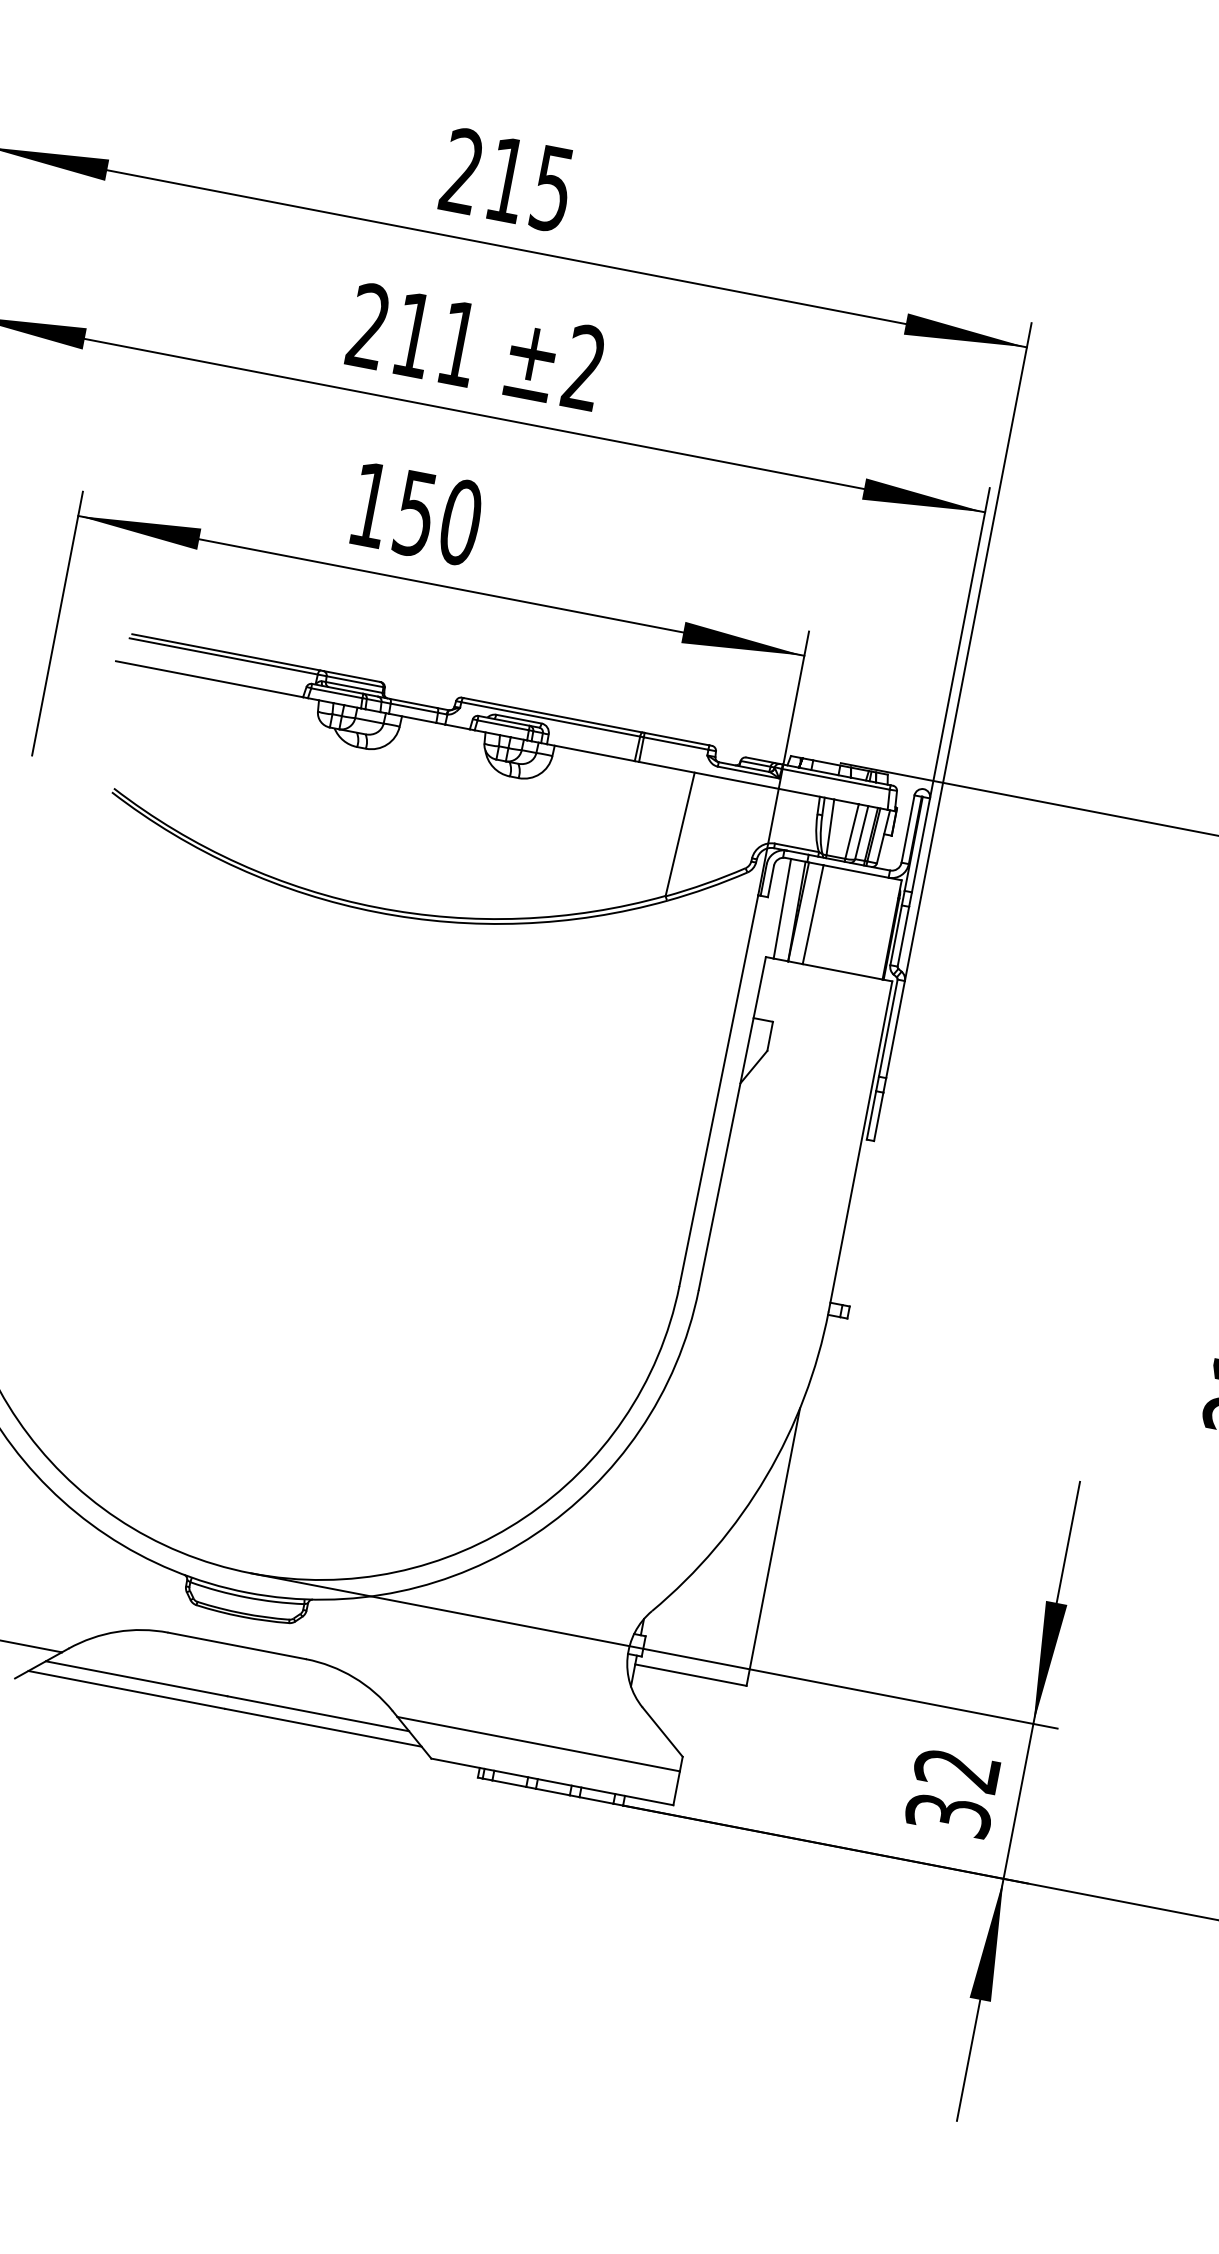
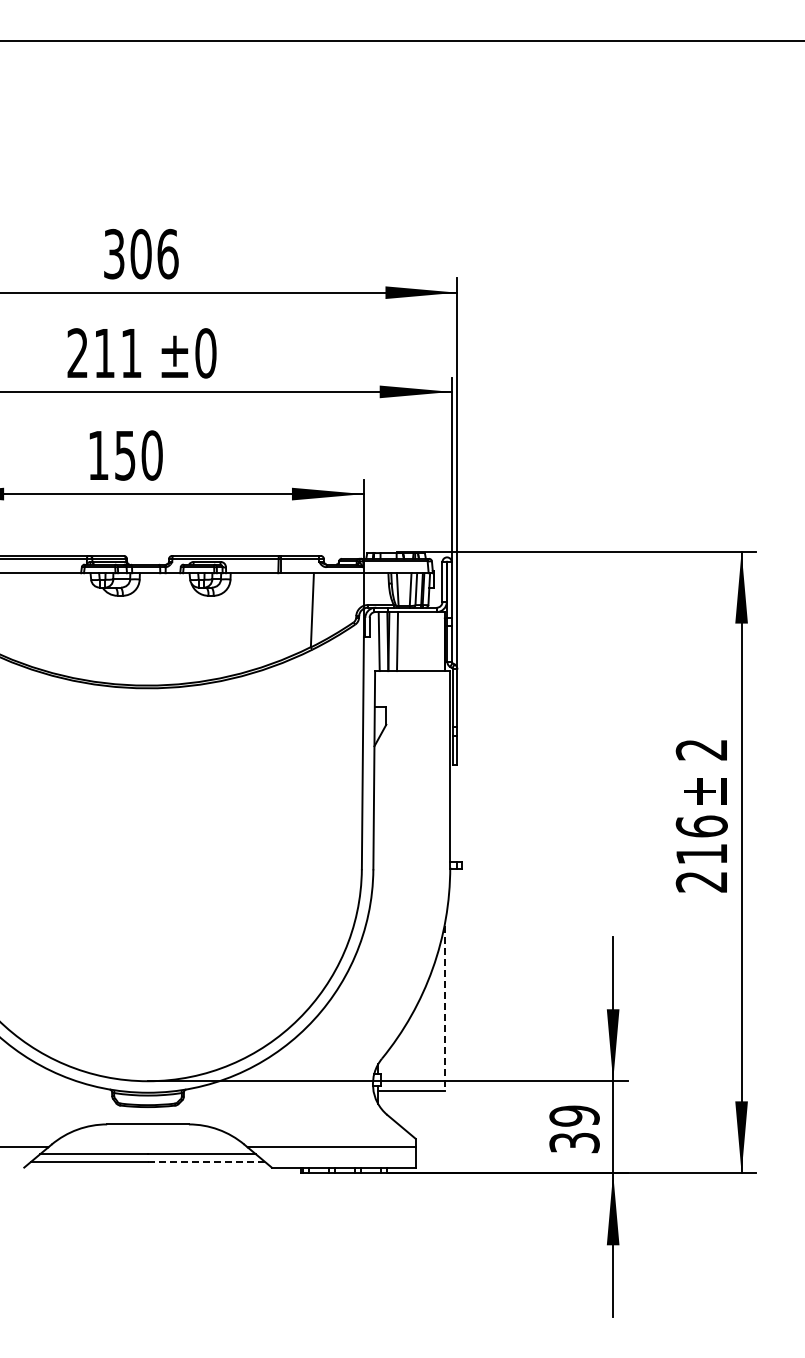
text: (508, 179) -> (141, 253), 215 -> 306
text: (583, 368) -> (205, 353), ±2 -> ±0
line: (773, 1548) -> (444, 1009), solid -> dashed
line: (321, 1726) -> (205, 1161), solid -> dashed
text: (957, 1769) -> (574, 1115), 32 -> 39

